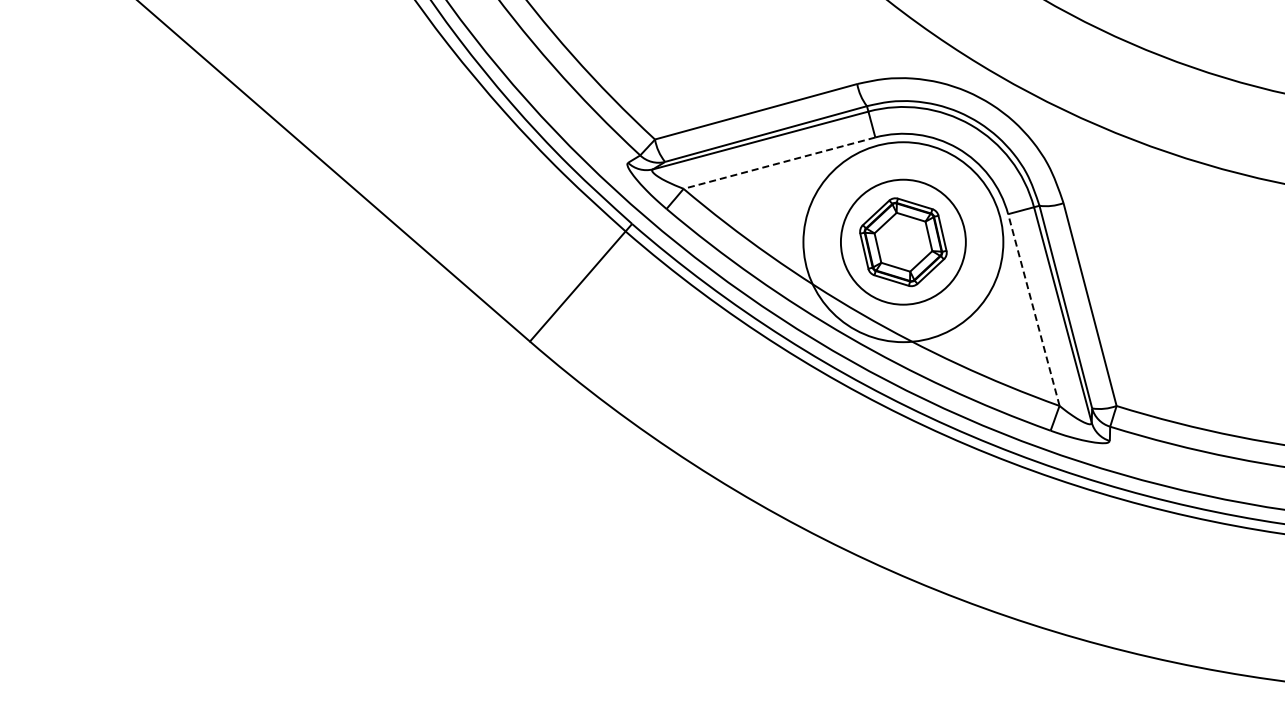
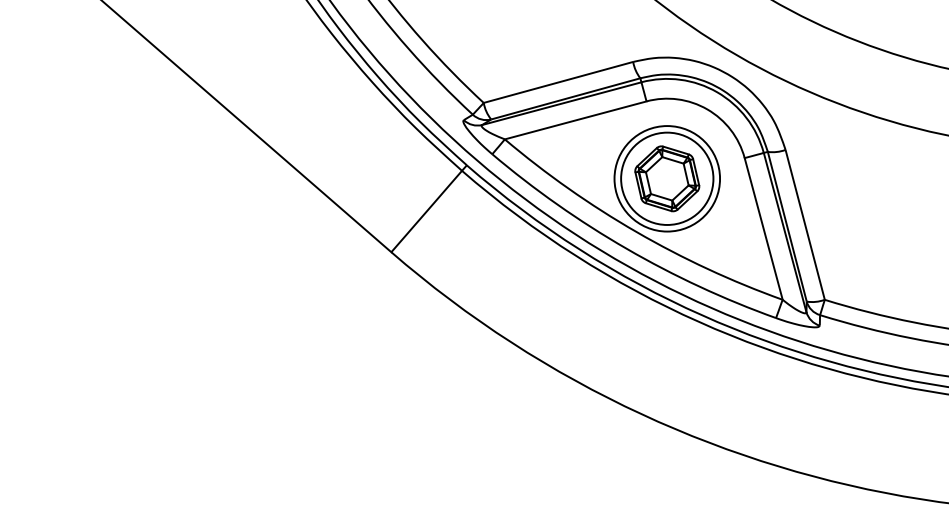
line: (779, 163) -> (575, 120), dashed -> solid
circle: (902, 241) -> (666, 178), size x0.71
line: (1033, 309) -> (763, 228), dashed -> solid

